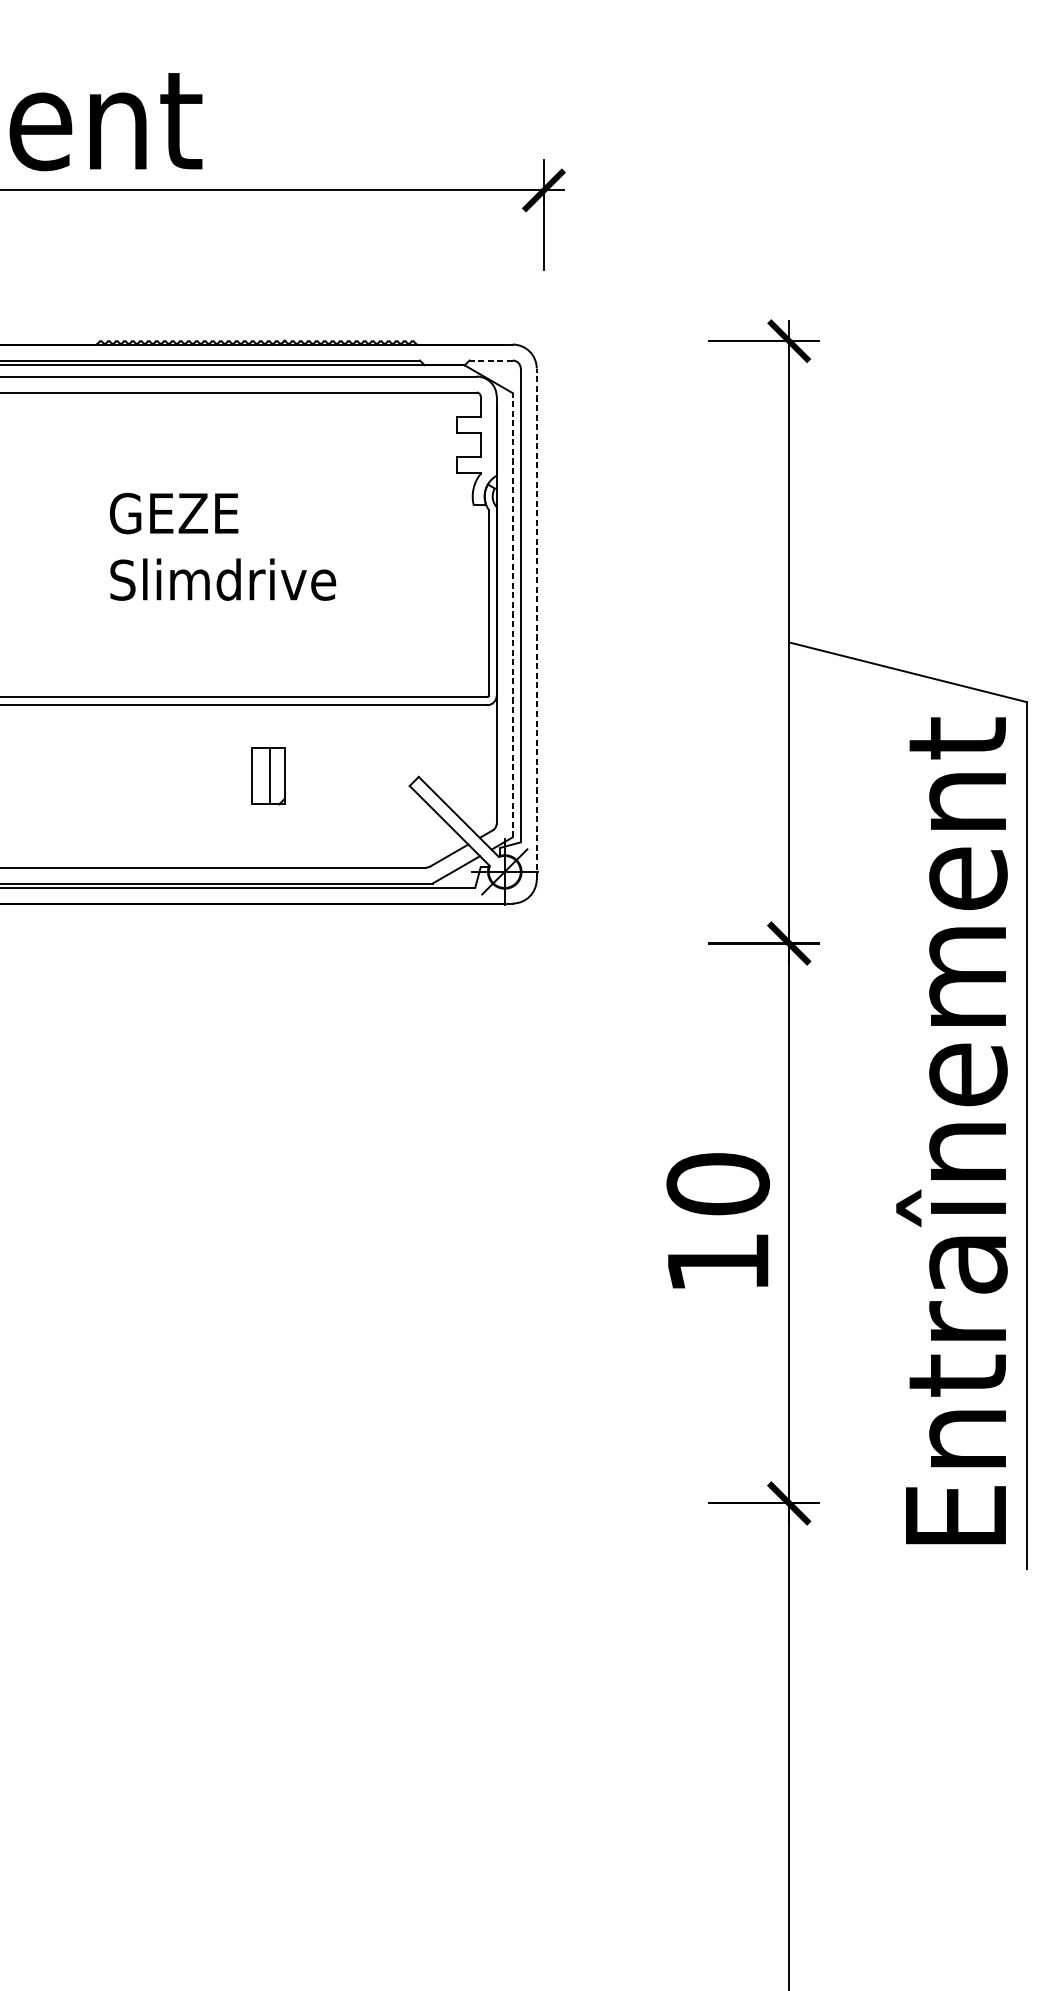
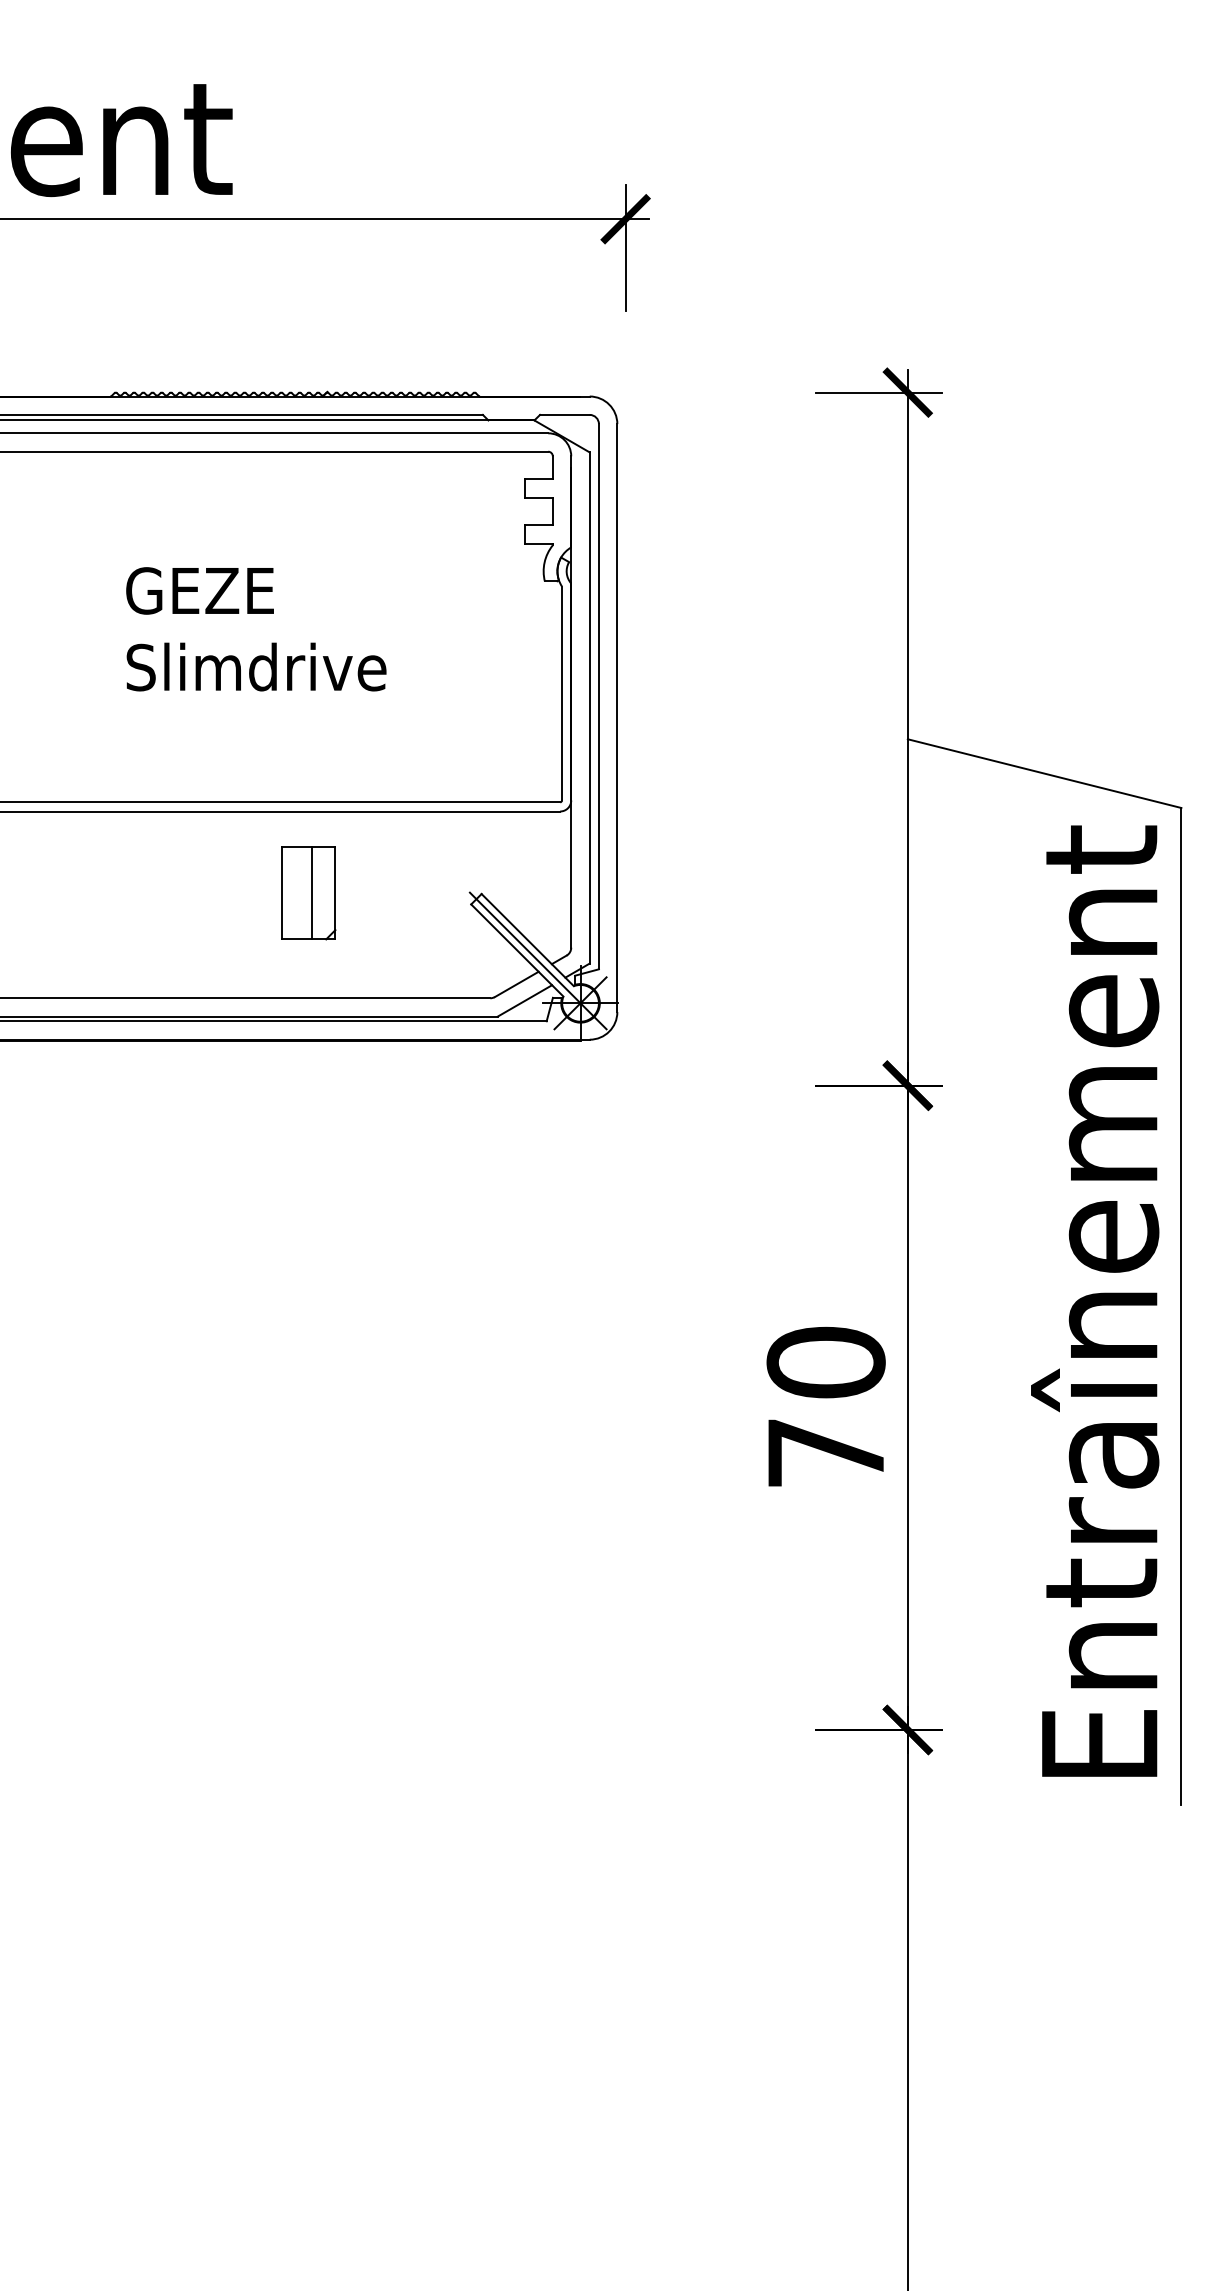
line: (490, 360) -> (564, 414), dashed -> solid
line: (512, 614) -> (589, 707), dashed -> solid
line: (536, 624) -> (617, 718), dashed -> solid
part: (268, 776) -> (308, 893), size x1.43
line: (467, 834) -> (537, 960), added
text: (717, 1262) -> (825, 1452), 10 -> 70

